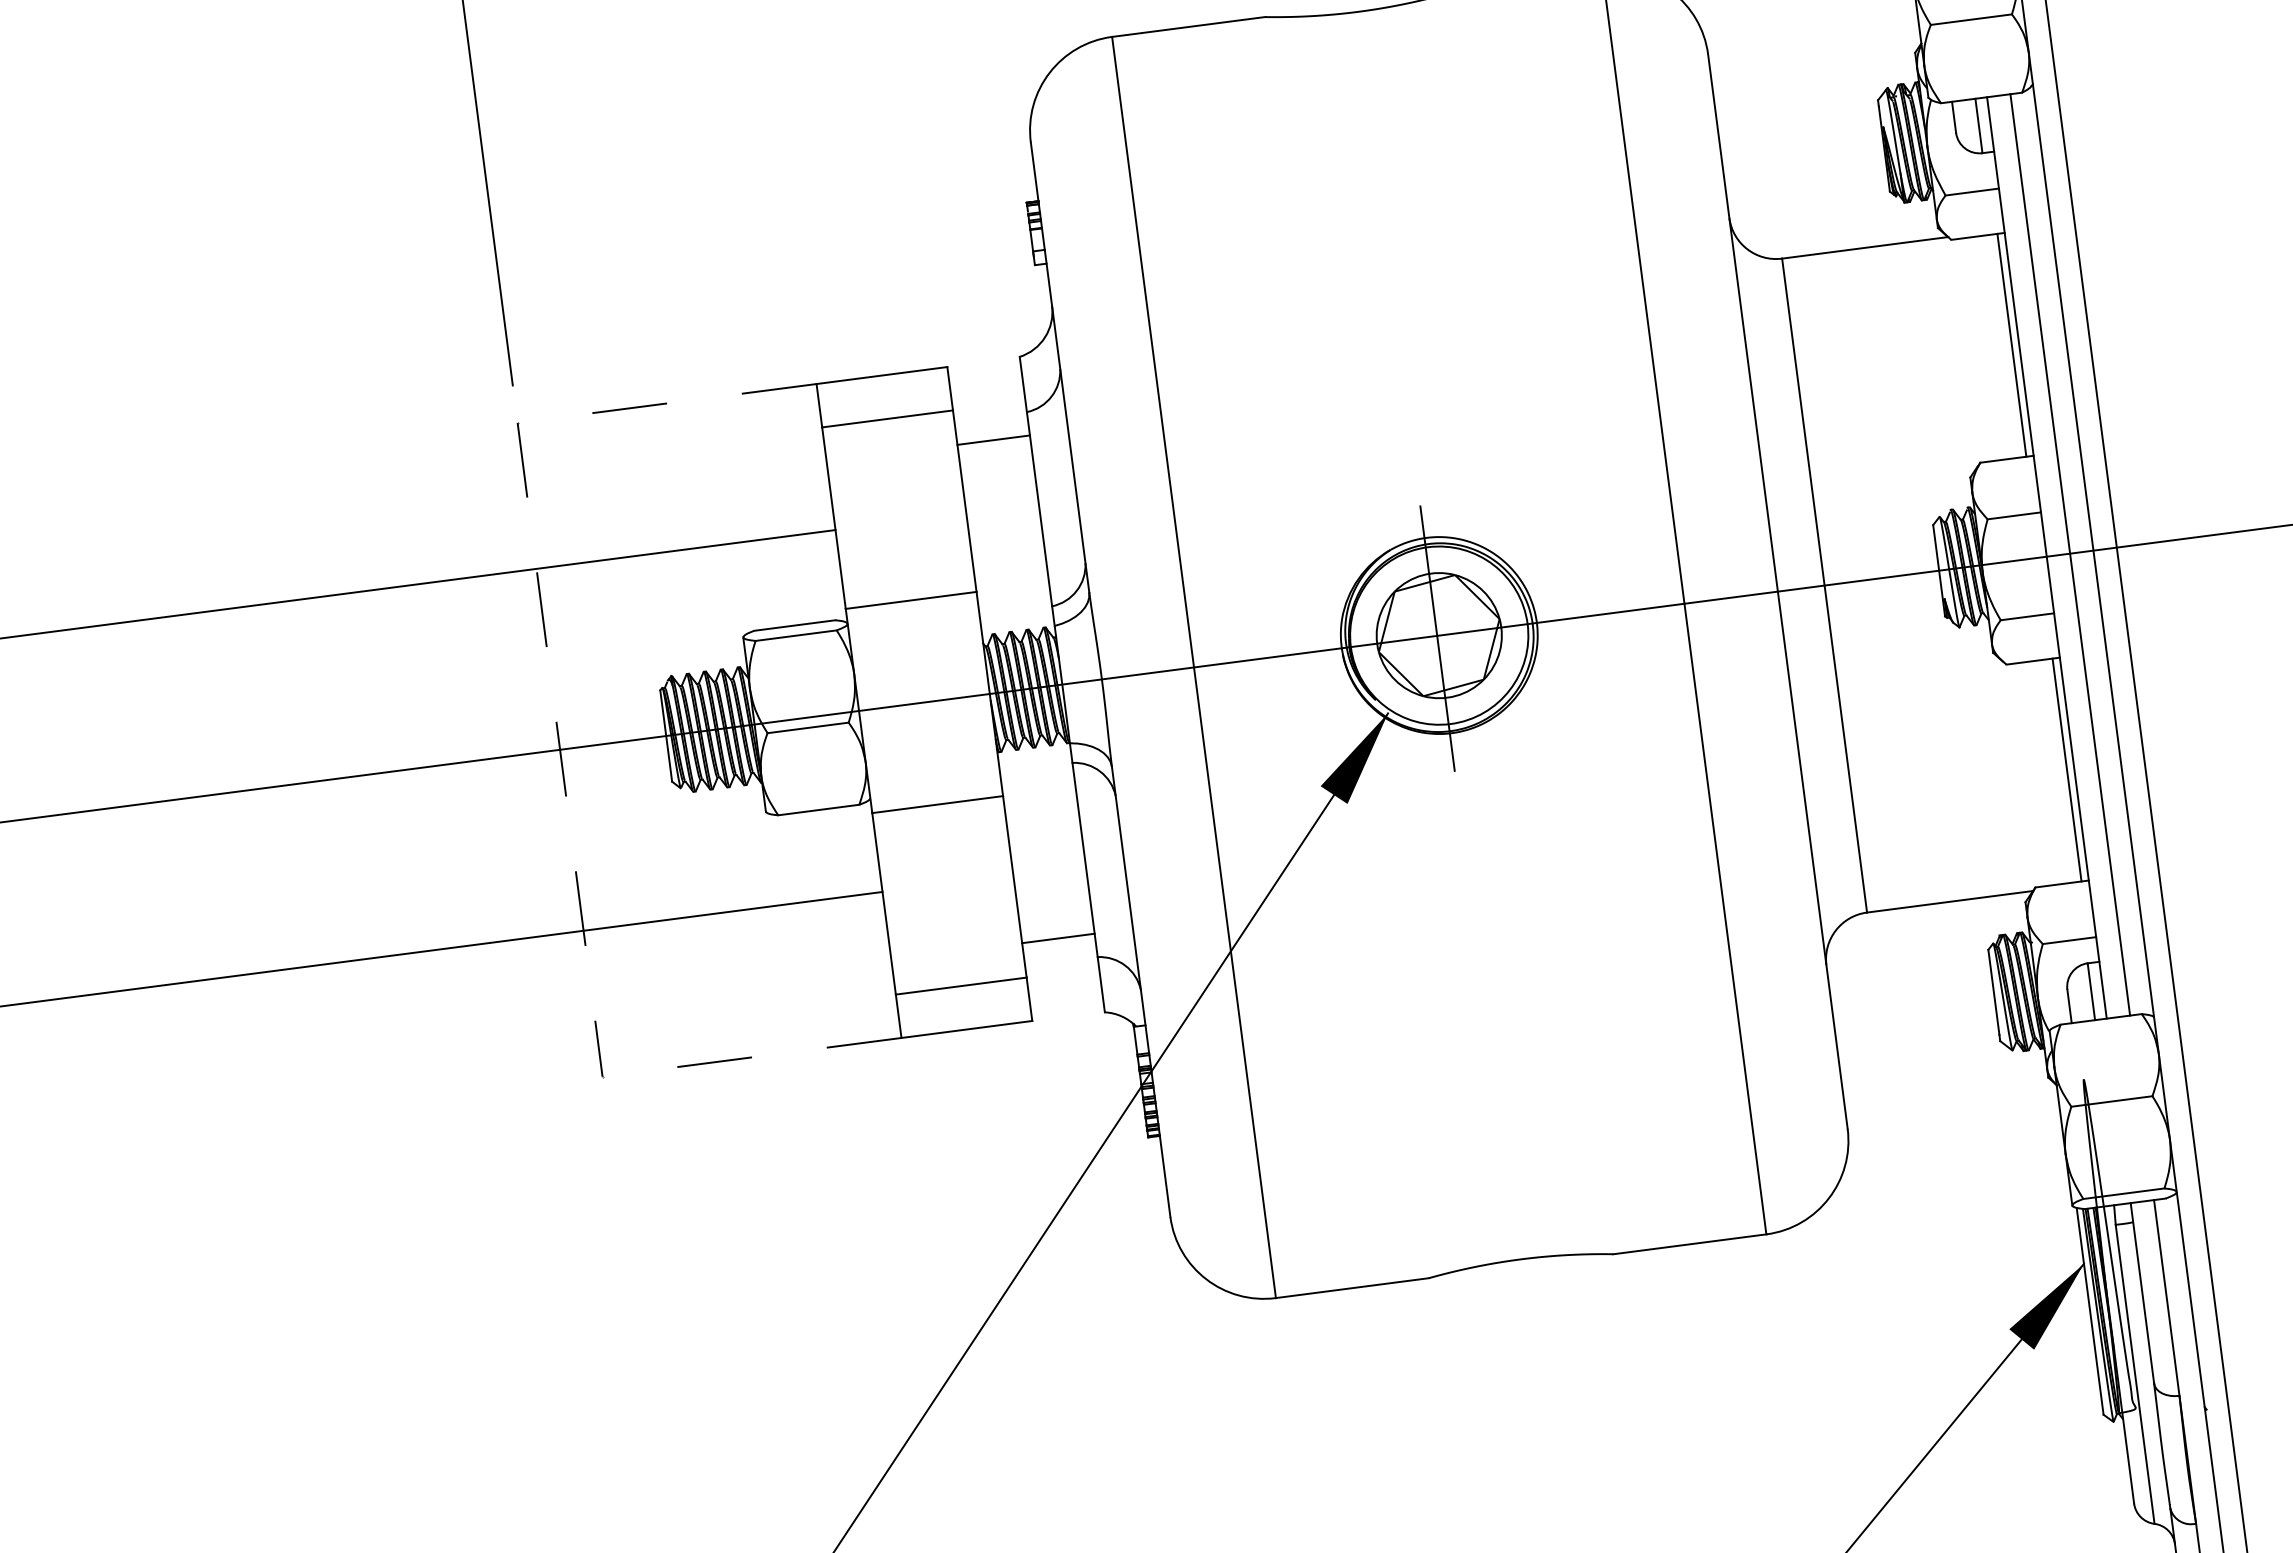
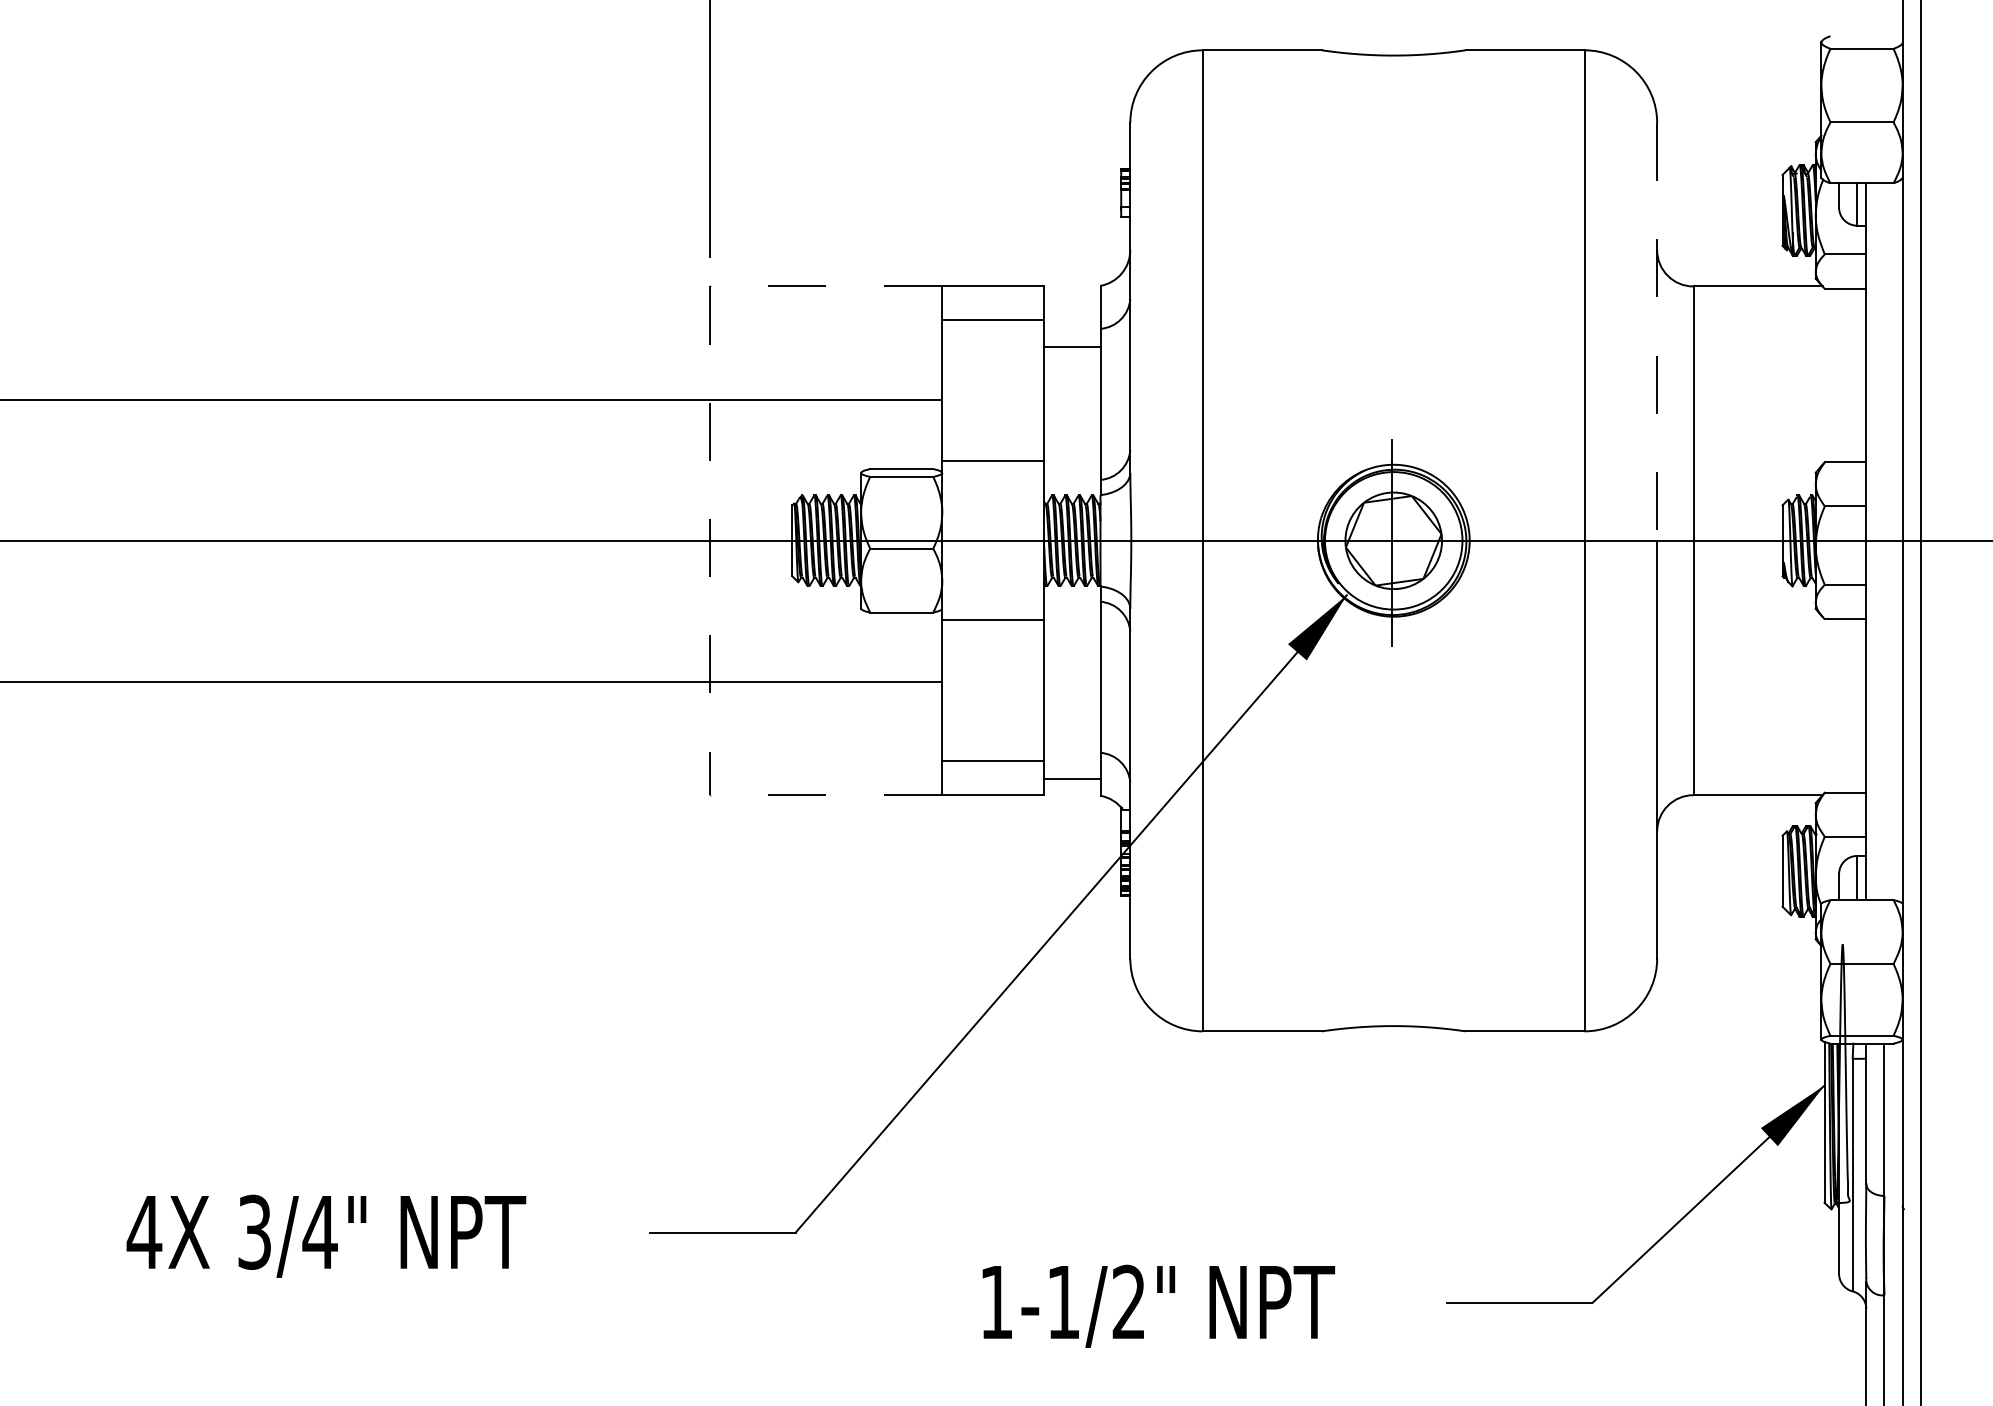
line: (1743, 322) -> (1657, 331), solid -> dashed
line: (2011, 345) -> (1860, 375), removed
line: (2070, 554) -> (1884, 541), removed
line: (2066, 769) -> (1860, 705), removed
line: (1058, 938) -> (1072, 778), moved

